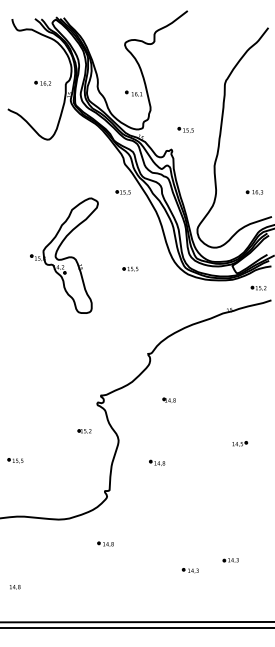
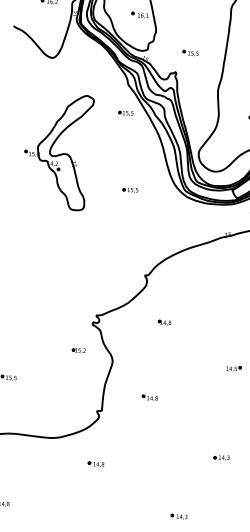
part: (64, 255) -> (58, 152), moved
part: (157, 462) -> (150, 397), moved
part: (230, 560) -> (221, 457), moved
part: (189, 570) -> (178, 516), moved

